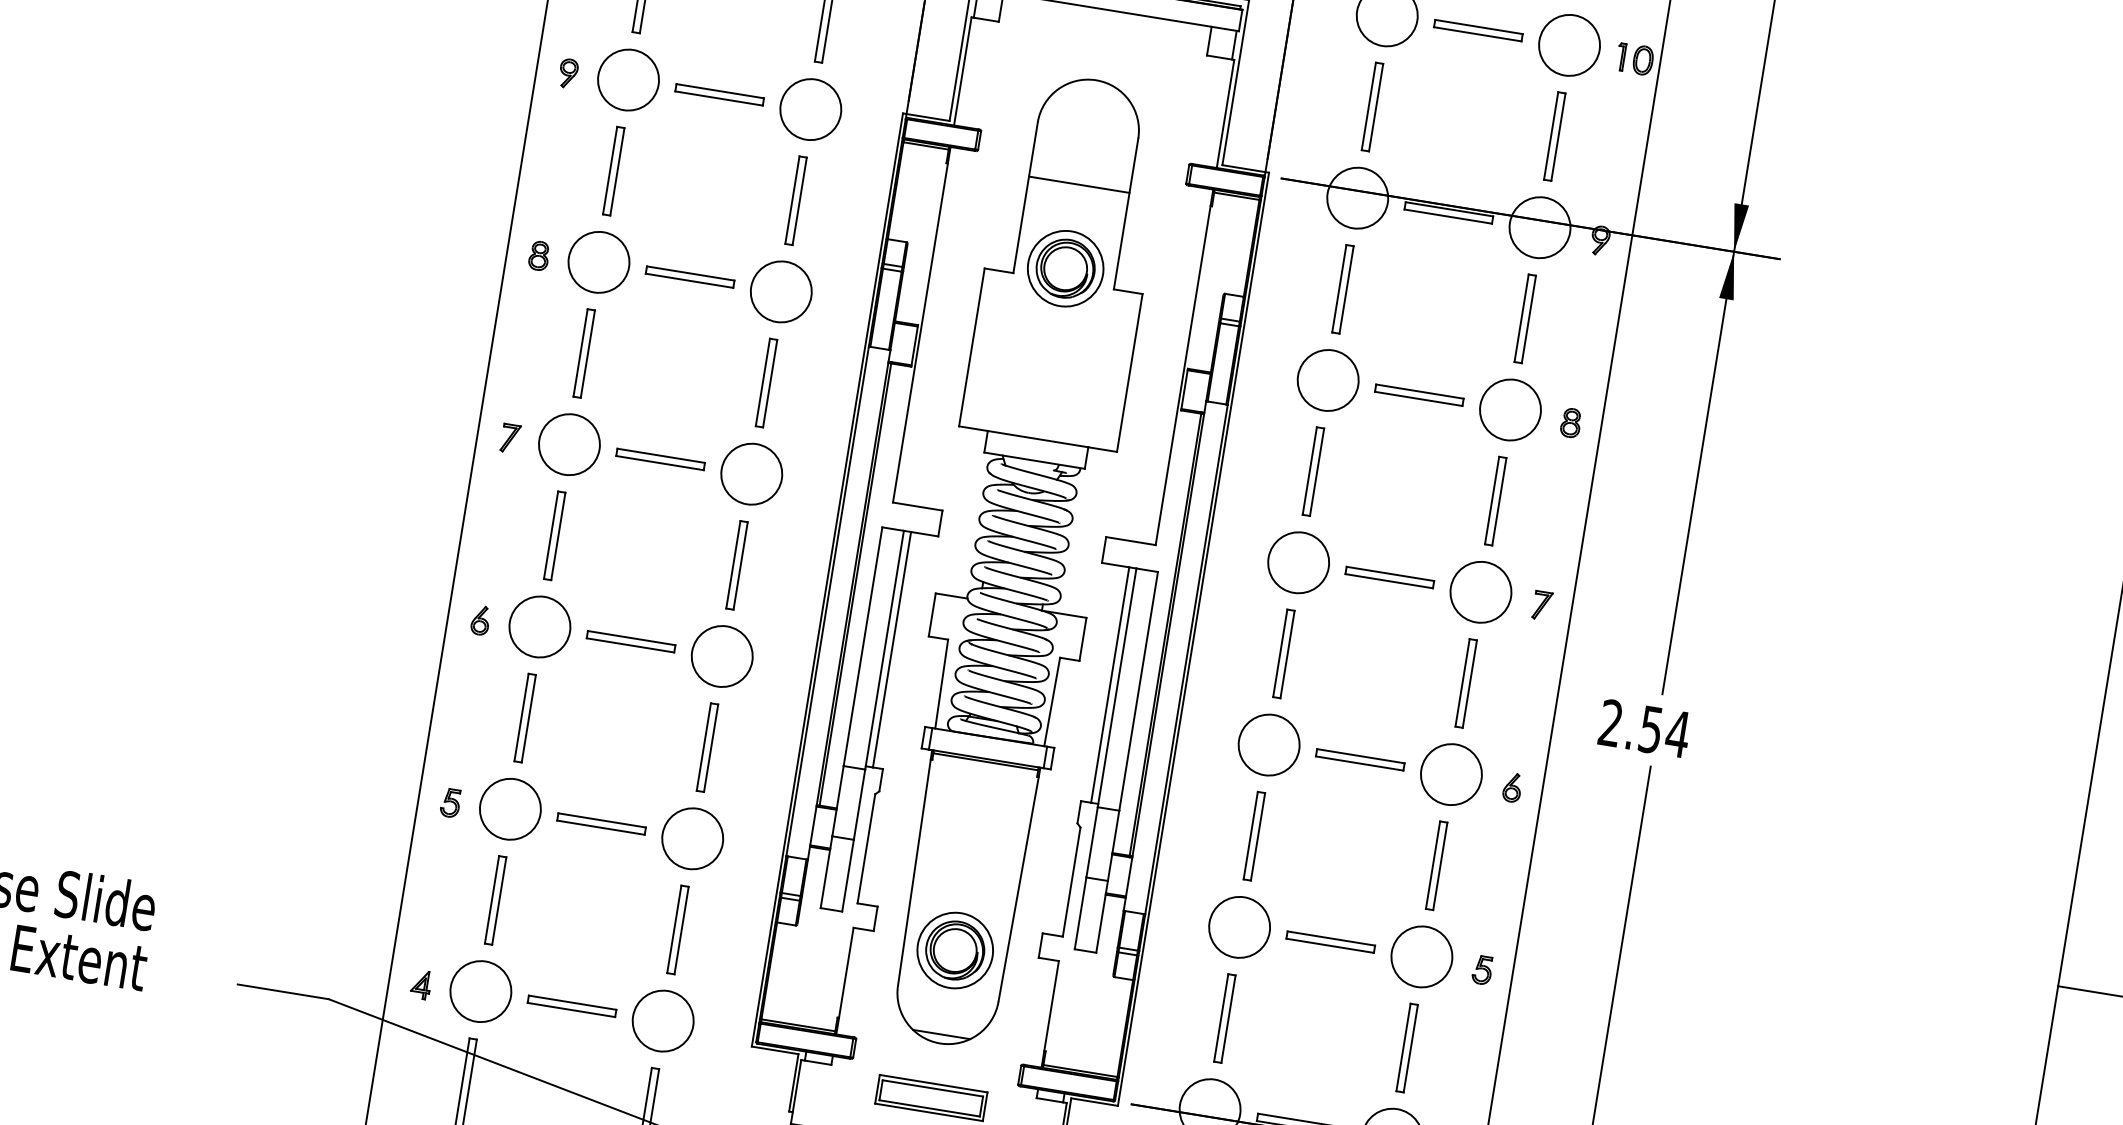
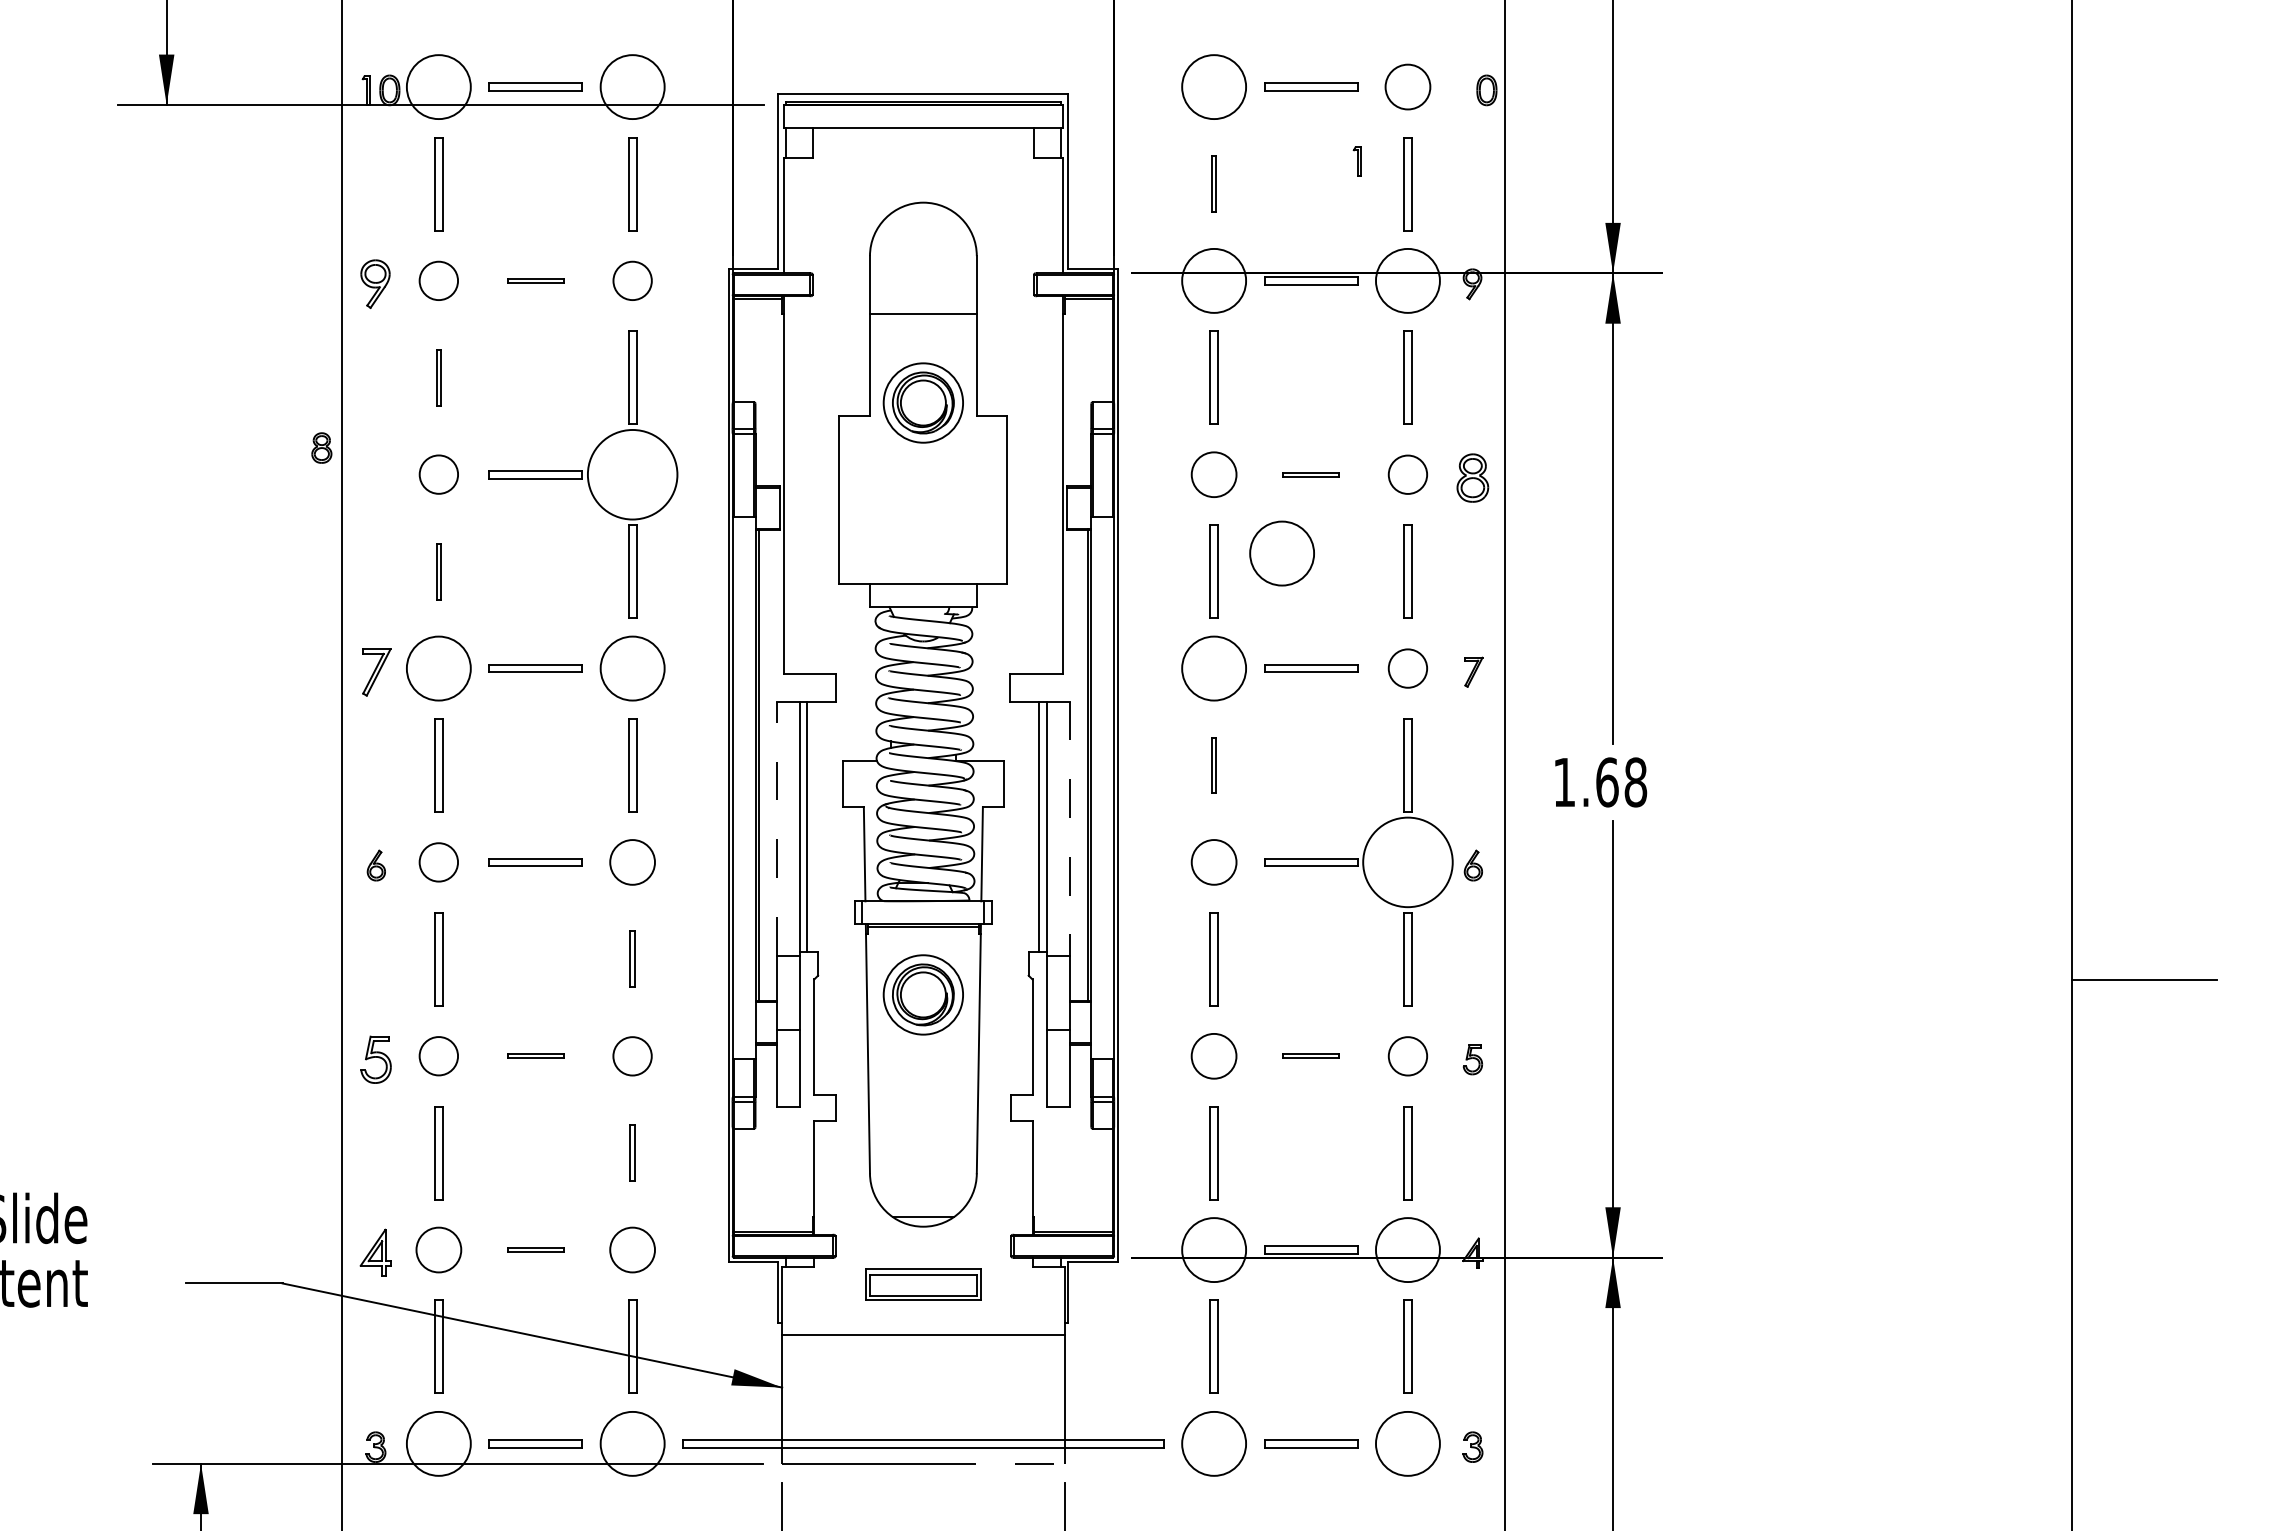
circle: (1569, 44) -> (1407, 86), size x0.7
part: (1620, 56) -> (1356, 161), moved
part: (568, 73) -> (375, 284), size x1.6
circle: (628, 79) -> (438, 280), size x0.6
part: (719, 94) -> (535, 280), size x0.6
part: (1371, 107) -> (1213, 184), size x0.6
circle: (810, 109) -> (632, 280), size x0.6
part: (613, 170) -> (438, 377), size x0.6
part: (539, 255) -> (321, 447), moved
circle: (598, 262) -> (438, 474), size x0.6
circle: (781, 291) -> (632, 474), size x1.4
part: (583, 353) -> (438, 571), size x0.6
circle: (1328, 380) -> (1214, 474), size x0.7
part: (1419, 395) -> (1311, 474), size x0.6
circle: (1510, 409) -> (1407, 474), size x0.6
part: (1570, 422) -> (1472, 477), size x1.6
part: (510, 437) -> (376, 671), size x1.6
circle: (1379, 464) -> (1281, 553), added
circle: (1480, 592) -> (1407, 668), size x0.6
circle: (539, 627) -> (438, 862), size x0.6
line: (862, 646) -> (776, 828), solid -> dashed
part: (1283, 653) -> (1213, 765), size x0.6
circle: (722, 656) -> (632, 862), size x0.7
line: (1138, 691) -> (1069, 828), solid -> dashed
text: (1644, 728) -> (1600, 782), 2.54 -> 1.68
circle: (1269, 745) -> (1214, 862), size x0.7
part: (707, 747) -> (632, 959), size x0.6
circle: (1450, 774) -> (1407, 862), size x1.4
part: (450, 802) -> (375, 1059), size x1.6
circle: (510, 809) -> (438, 1056), size x0.6
part: (601, 823) -> (535, 1055), size x0.6
circle: (692, 839) -> (632, 1056), size x0.6
circle: (1238, 927) -> (1213, 1056), size x0.7
part: (677, 930) -> (632, 1153), size x0.6
part: (1331, 941) -> (1311, 1055), size x0.6
part: (954, 950) -> (922, 994), moved
circle: (1421, 957) -> (1407, 1056), size x0.6
part: (420, 984) -> (375, 1252), size x1.6
circle: (480, 991) -> (438, 1249), size x0.7
part: (571, 1005) -> (535, 1249), size x0.6
circle: (663, 1020) -> (632, 1249), size x0.7

